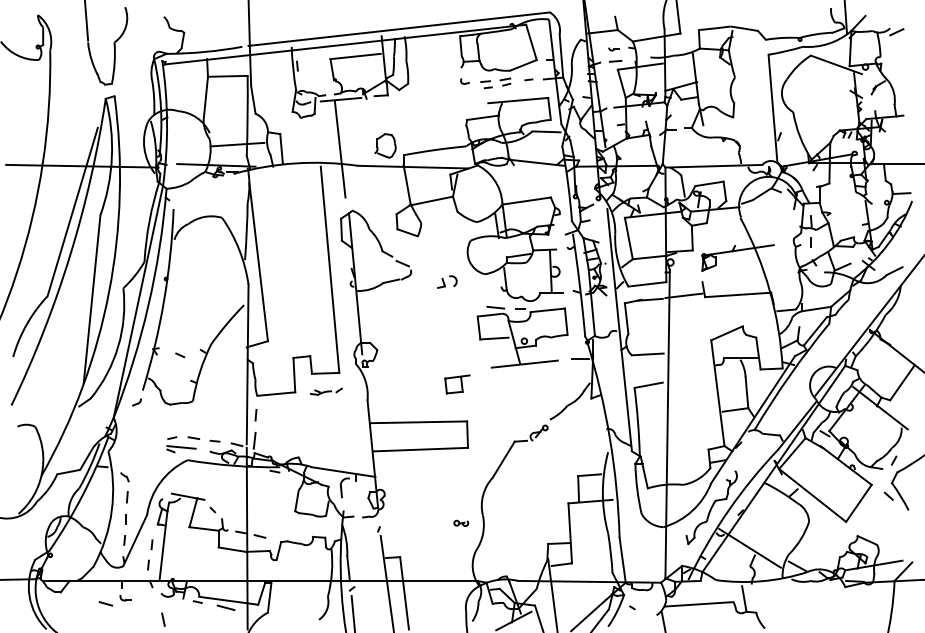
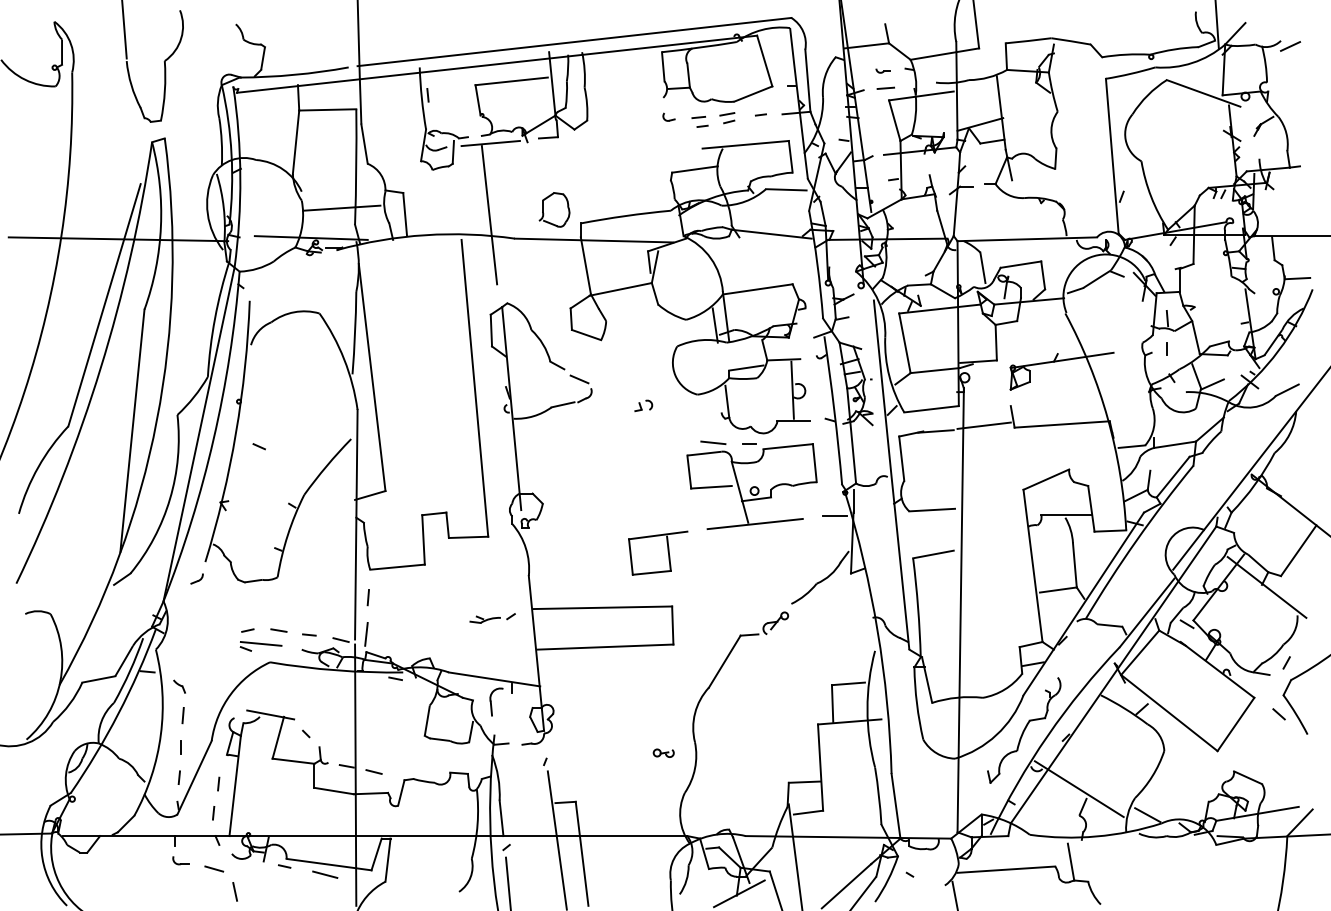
part: (447, 281) -> (643, 405), size x0.62
line: (180, 355) -> (259, 446), moved
part: (457, 384) -> (658, 553), size x1.67
part: (326, 391) -> (492, 618), moved
line: (105, 603) -> (213, 868), moved

